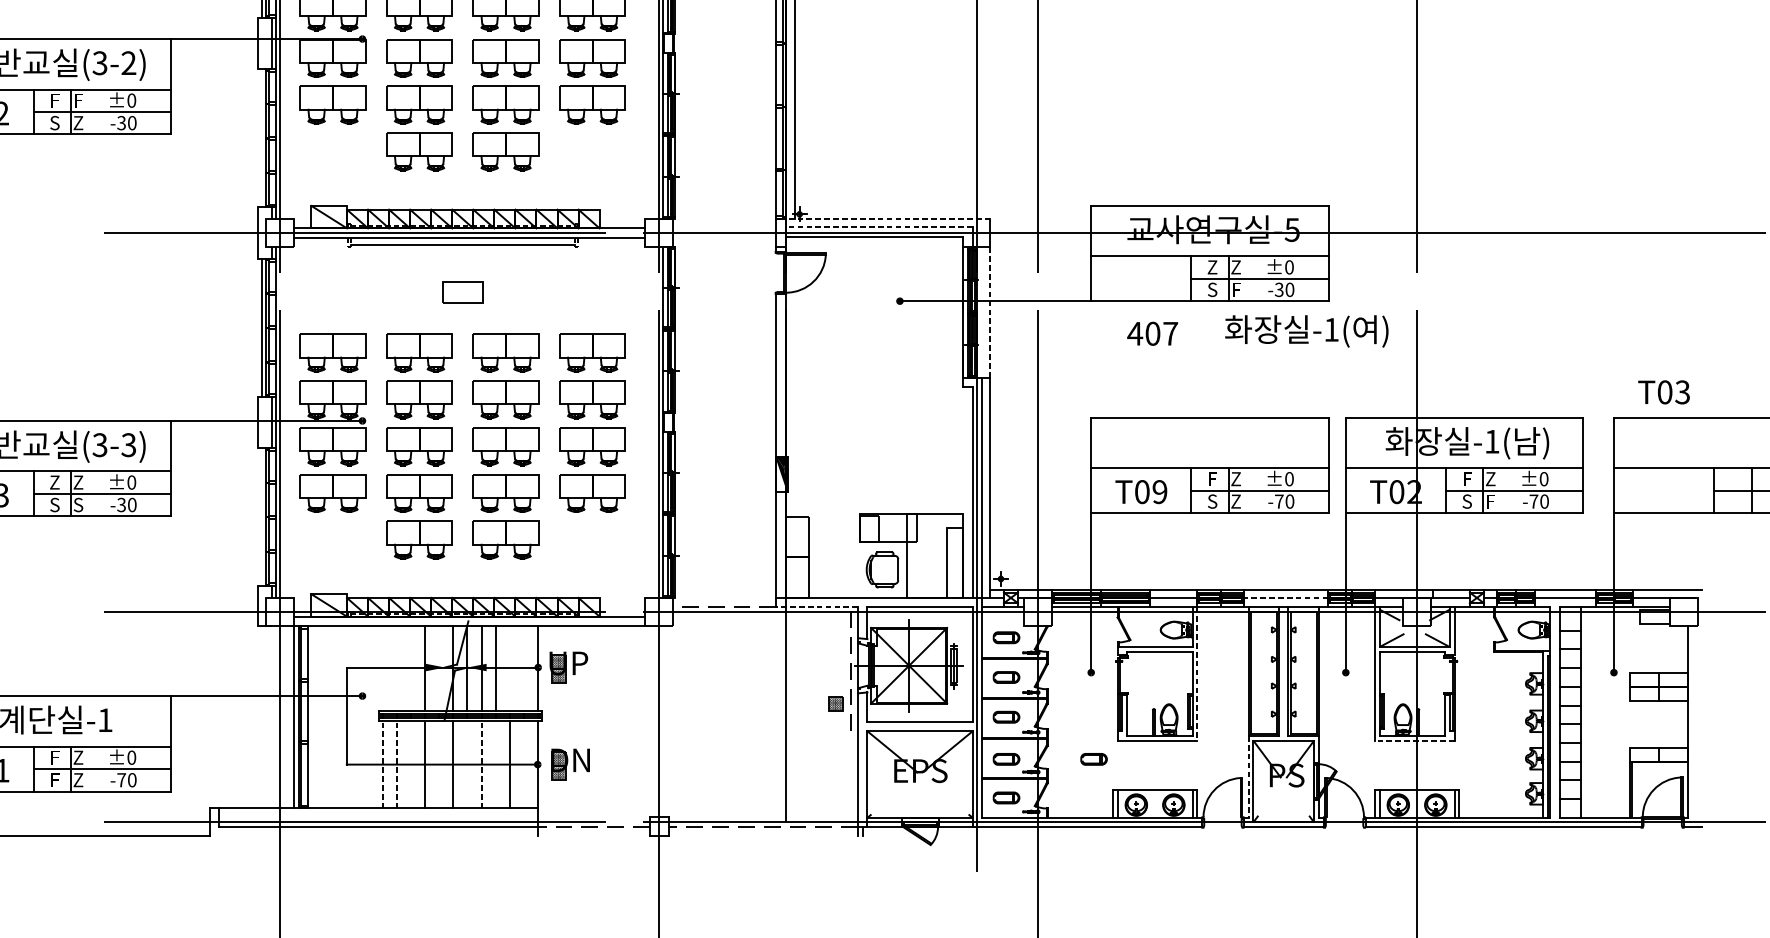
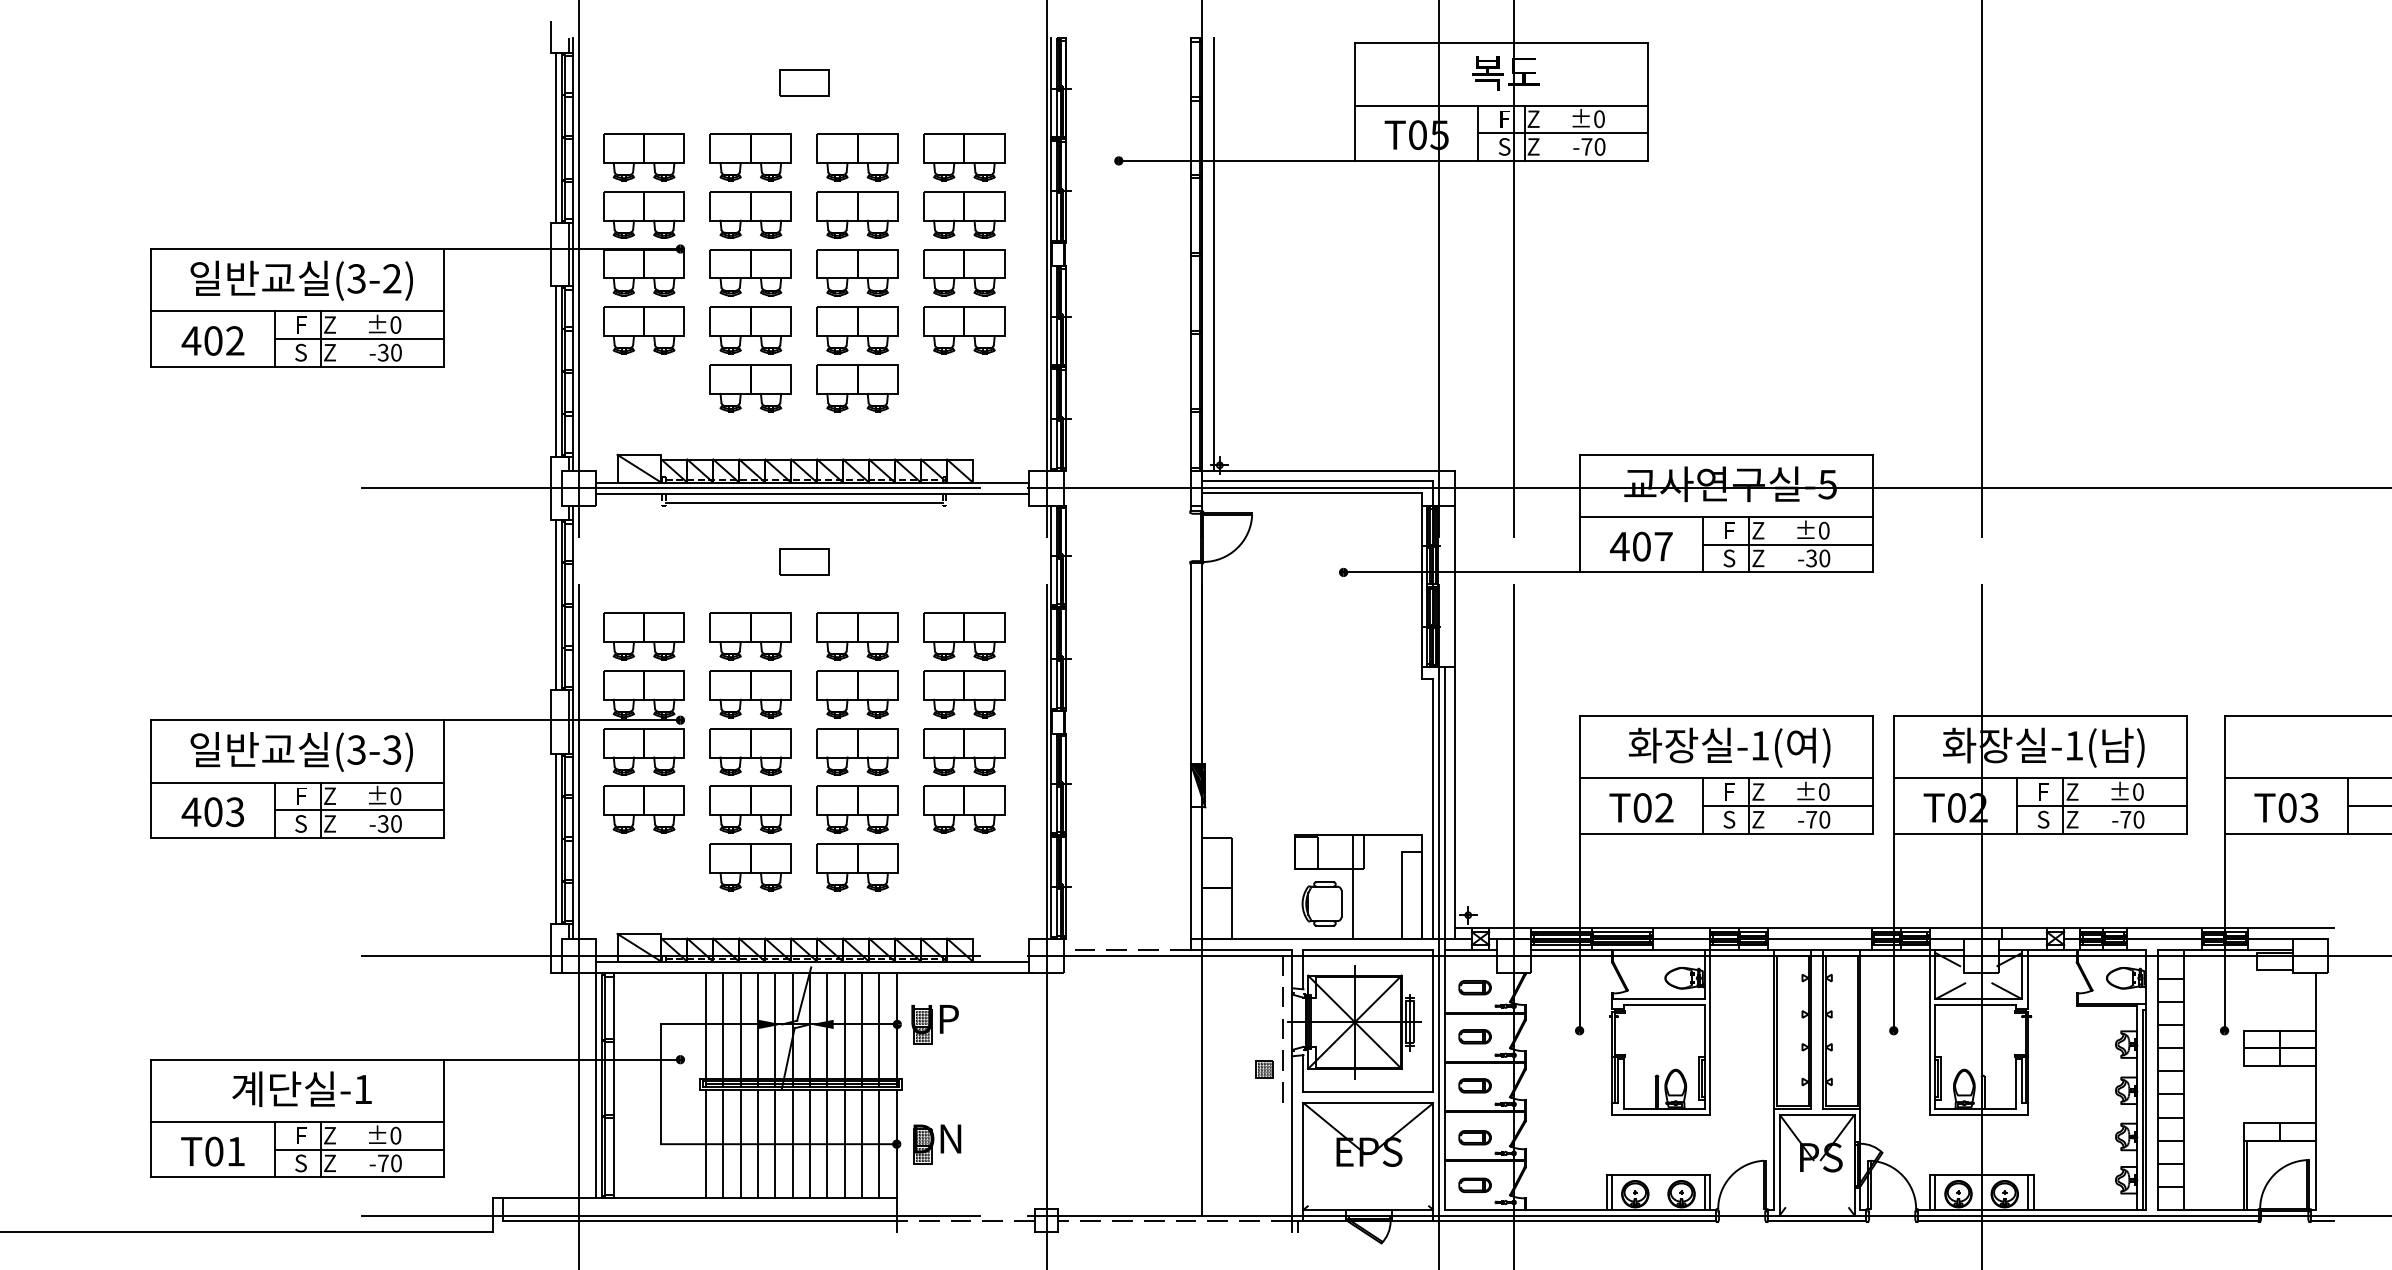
text: (78, 100) -> (329, 324), F -> Z
line: (261, 138) -> (556, 371), added
line: (887, 219) -> (1328, 471), dashed -> solid
line: (878, 227) -> (1317, 481), dashed -> solid
text: (1212, 267) -> (1729, 530), Z -> F
text: (1236, 289) -> (1758, 558), F -> Z
line: (990, 312) -> (1455, 586), dashed -> solid
text: (1306, 331) -> (1729, 747), moved
text: (1152, 333) -> (1641, 546), moved
text: (1664, 392) -> (2286, 807), moved
text: (54, 481) -> (300, 795), Z -> F
text: (1160, 491) -> (1664, 807), T09 -> T02
text: (1490, 501) -> (2072, 819), F -> Z
text: (78, 504) -> (329, 823), S -> Z
line: (261, 516) -> (556, 838), added
line: (1286, 597) -> (1820, 938), dashed -> solid
line: (817, 607) -> (1241, 950), dashed -> solid
line: (383, 668) -> (706, 1025), added
line: (397, 668) -> (723, 1025), added
line: (411, 668) -> (740, 1025), added
line: (439, 668) -> (775, 1025), added
line: (509, 668) -> (861, 1025), added
line: (523, 668) -> (879, 1025), added
line: (1197, 674) -> (1710, 1032), dashed -> solid
line: (1414, 740) -> (1978, 1114), dashed -> solid
part: (1093, 759) -> (1582, 1137), removed
line: (383, 764) -> (706, 1143), dashed -> solid
line: (397, 764) -> (723, 1143), dashed -> solid
line: (411, 764) -> (740, 1144), added
line: (439, 764) -> (775, 1144), added
line: (467, 764) -> (810, 1144), added
line: (481, 764) -> (827, 1143), dashed -> solid
line: (495, 764) -> (844, 1144), added
line: (523, 764) -> (879, 1144), added
line: (1248, 777) -> (1773, 1159), dashed -> solid
text: (54, 780) -> (300, 1163), F -> S

